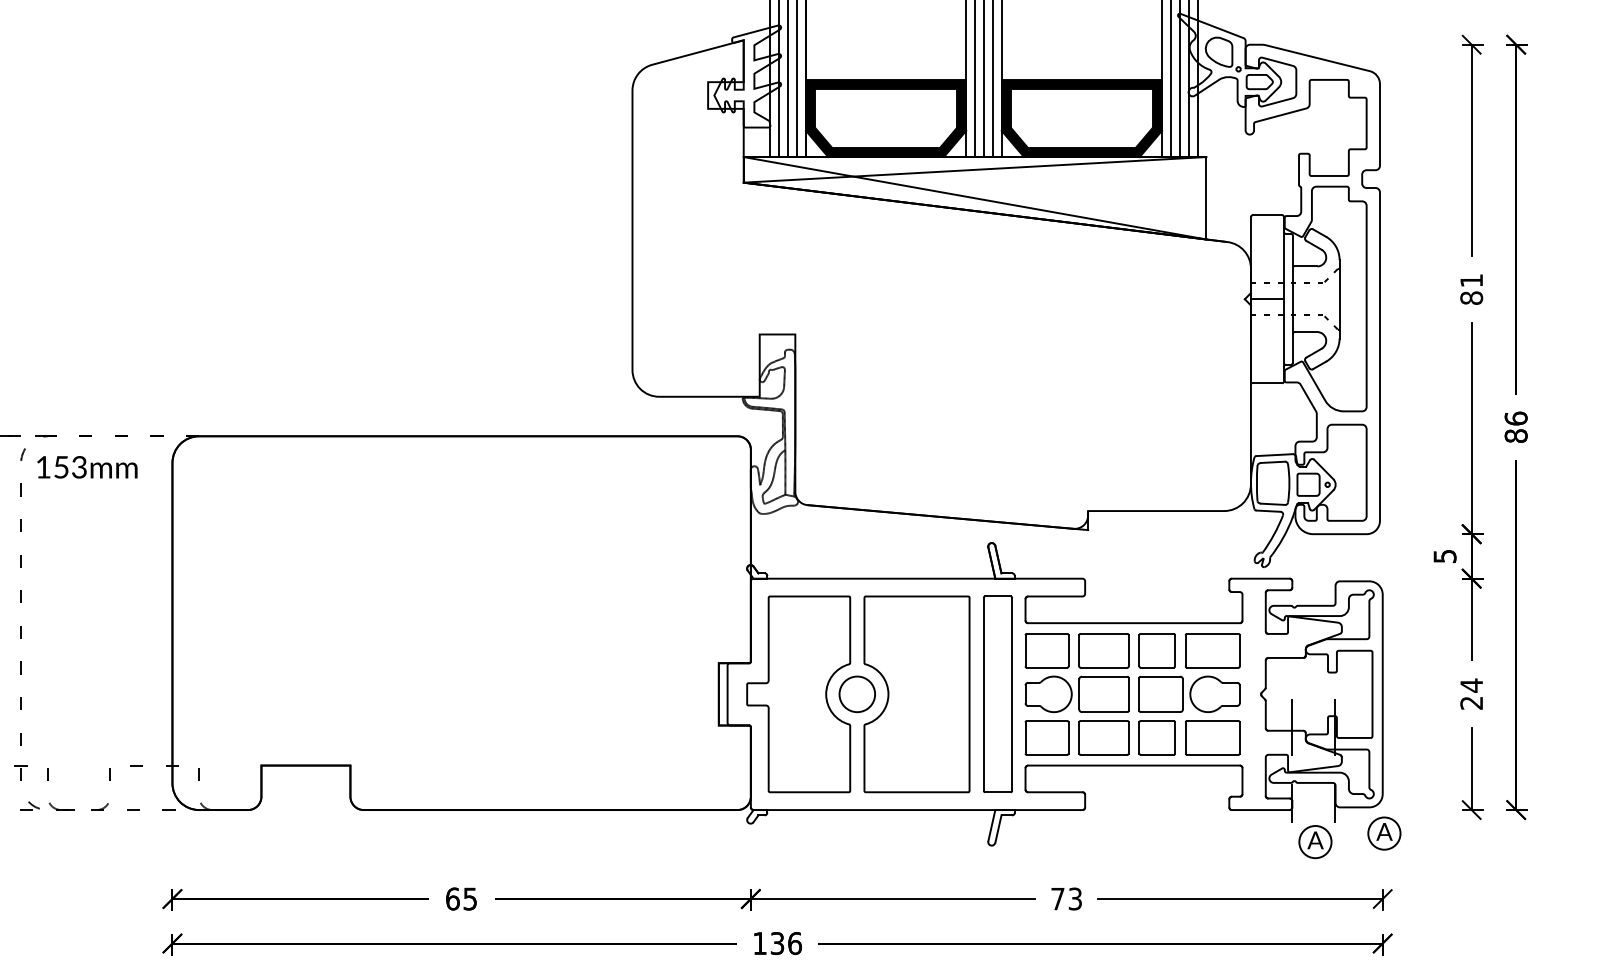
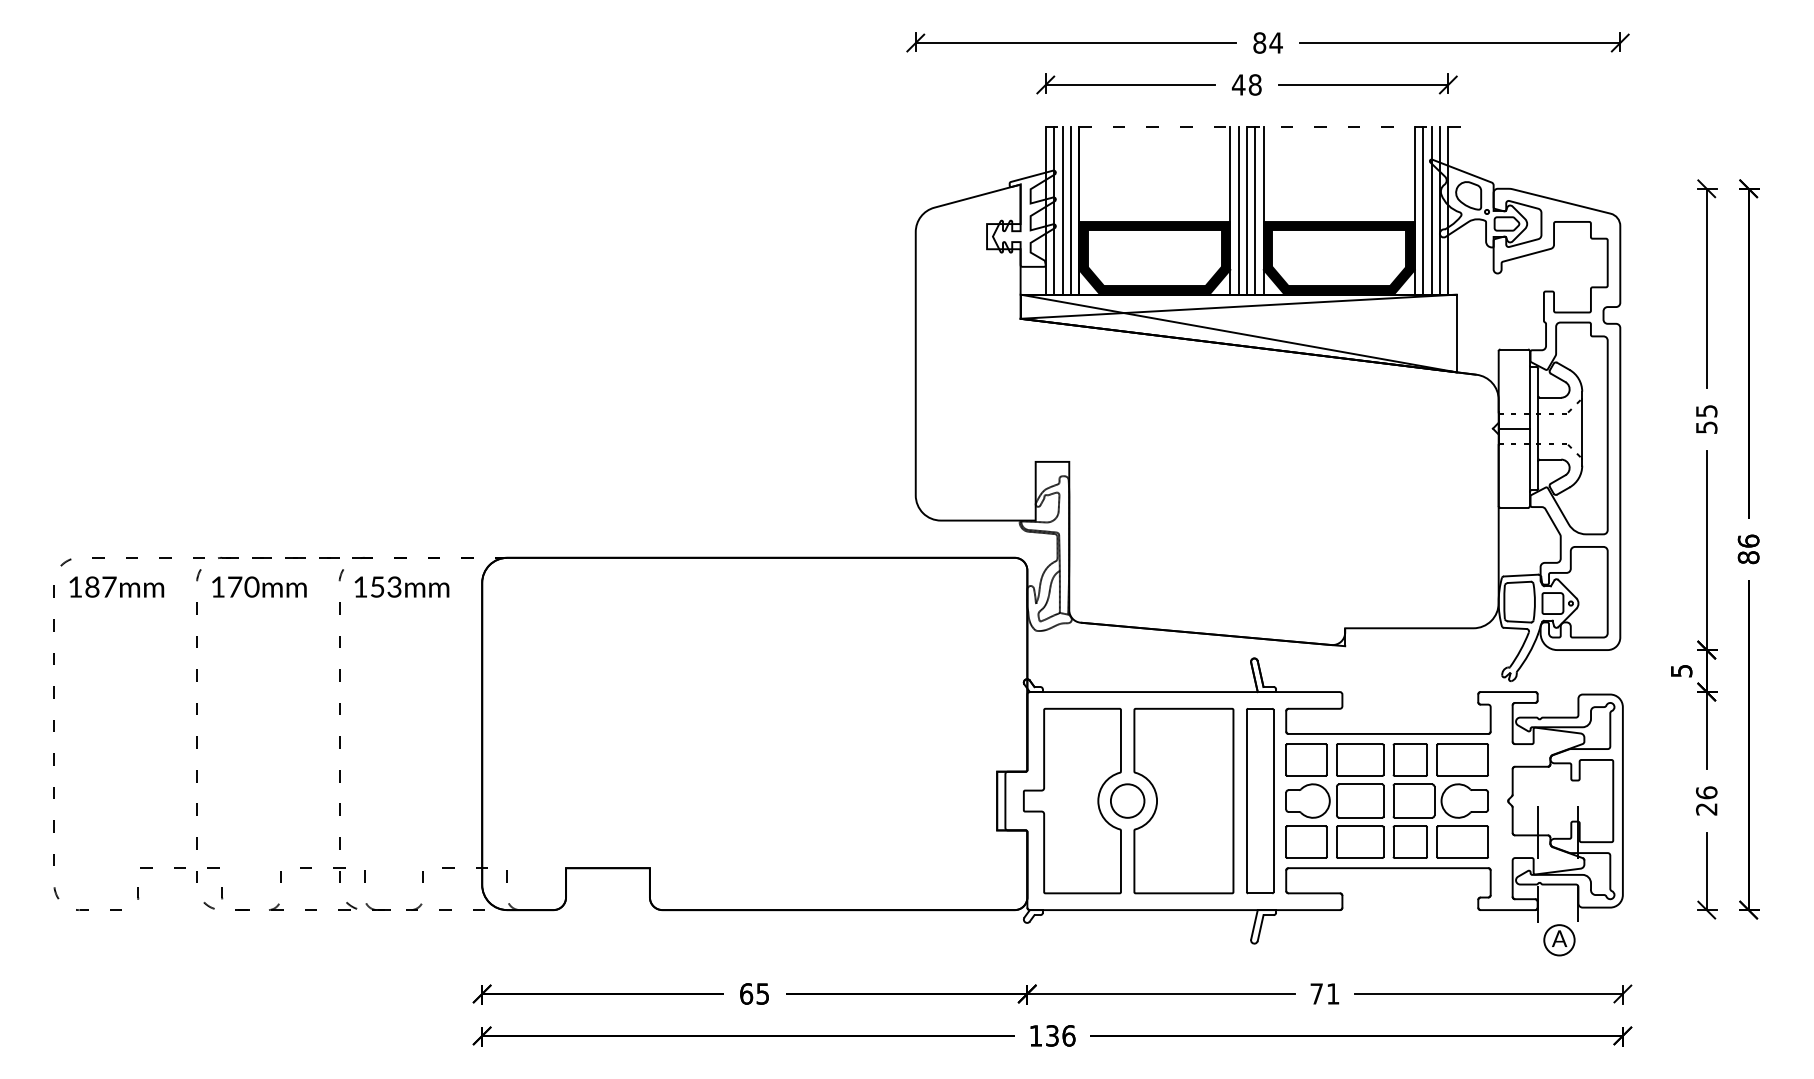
text: (1471, 289) -> (1706, 419), 81 -> 55
text: (1471, 685) -> (1706, 792), 24 -> 26
part: (1384, 833) -> (1624, 932), removed
text: (1075, 898) -> (1333, 993), 73 -> 71

